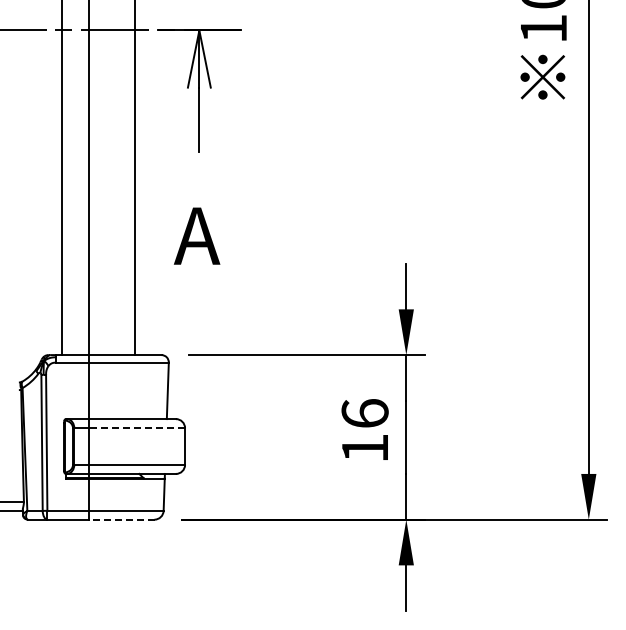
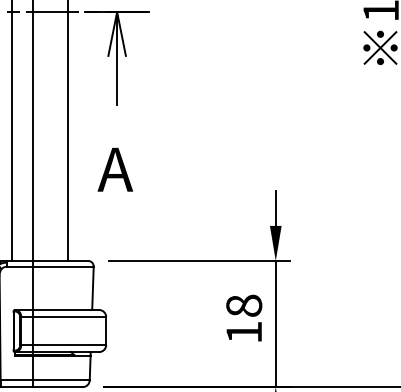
text: (364, 413) -> (243, 305), 16 -> 18
line: (136, 428) -> (68, 317), dashed -> solid
line: (121, 519) -> (57, 386), dashed -> solid

